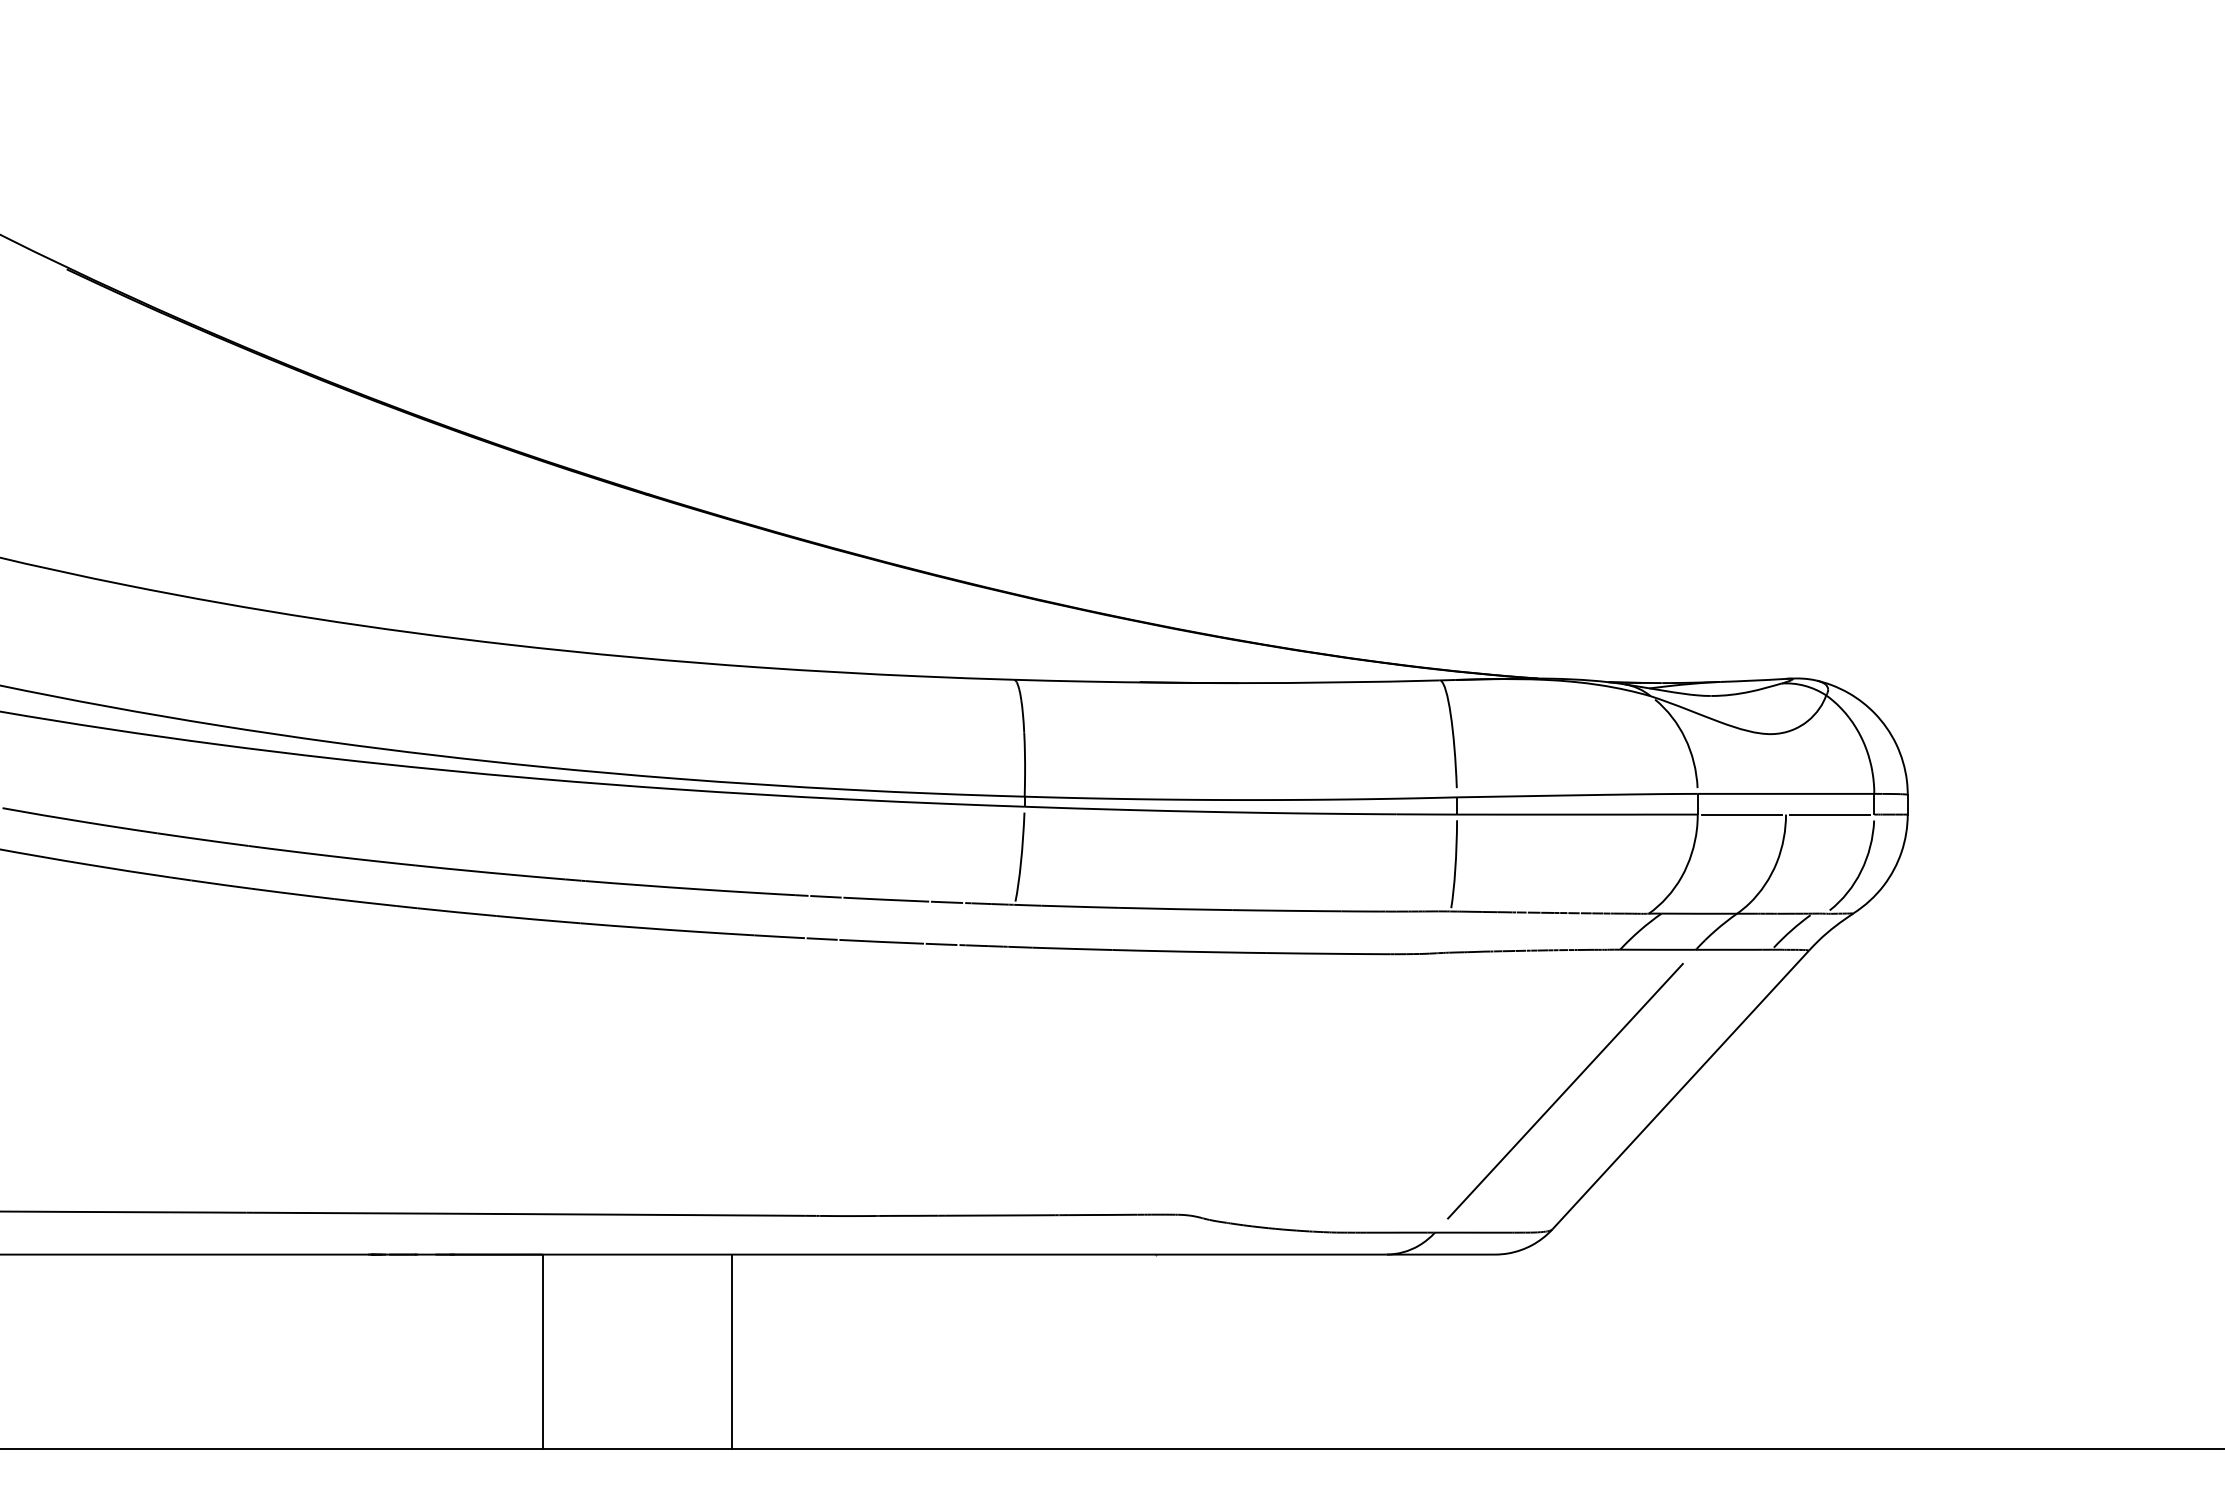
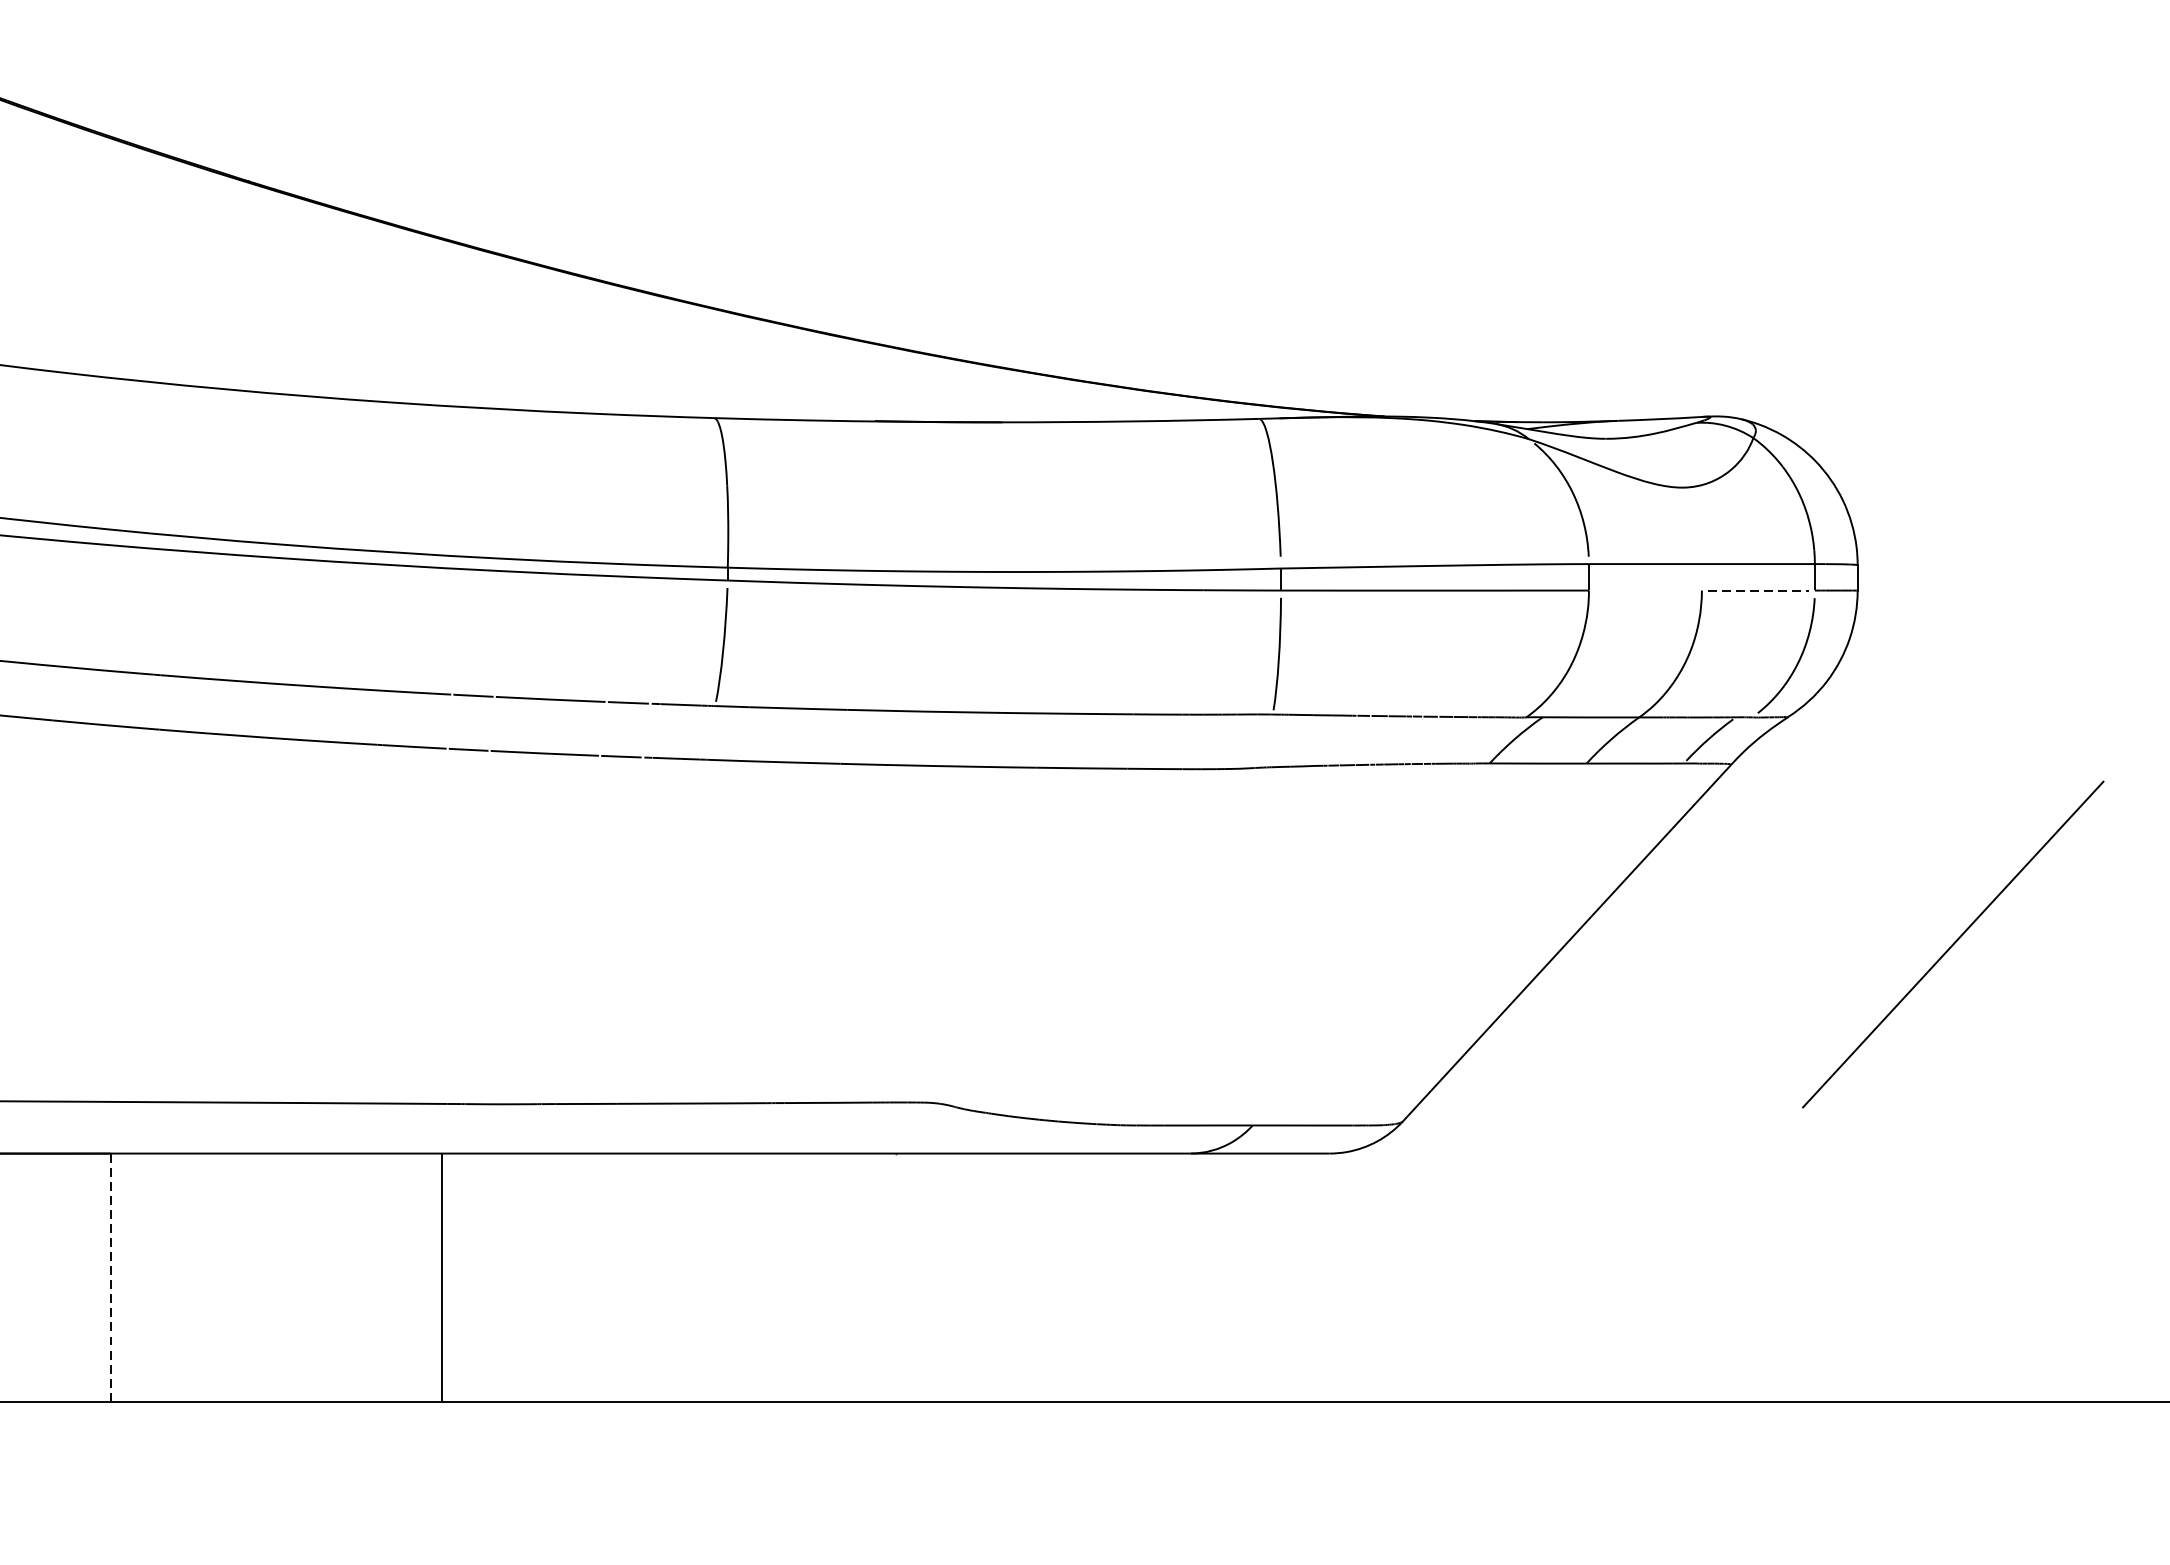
line: (1741, 814) -> (1644, 590), removed
line: (1830, 814) -> (1758, 590), solid -> dashed
line: (1565, 1090) -> (1953, 943), moved
line: (732, 1351) -> (442, 1277), moved
line: (542, 1352) -> (110, 1278), solid -> dashed

